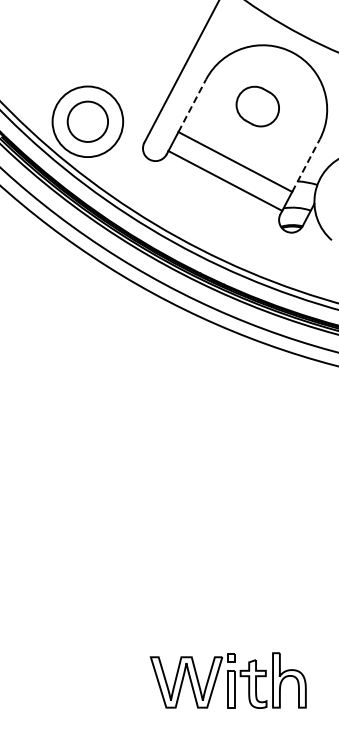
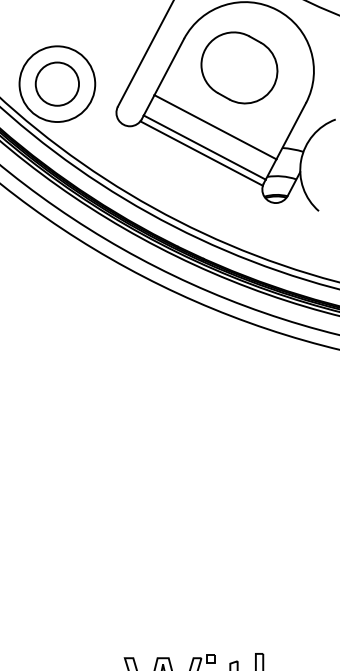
line: (192, 105) -> (169, 66), dashed -> solid
part: (257, 106) -> (239, 67), size x1.67
line: (306, 165) -> (291, 131), dashed -> solid
line: (222, 186) -> (201, 153), added

